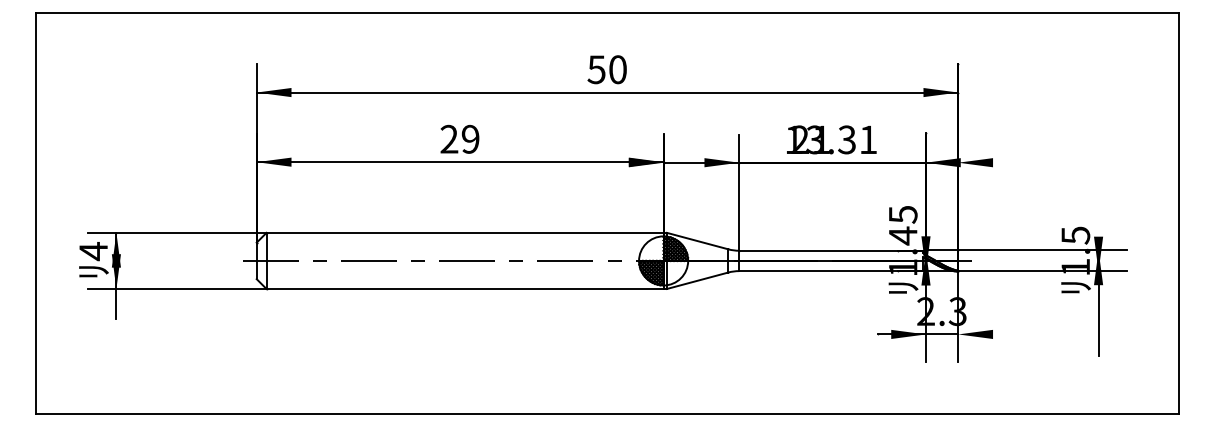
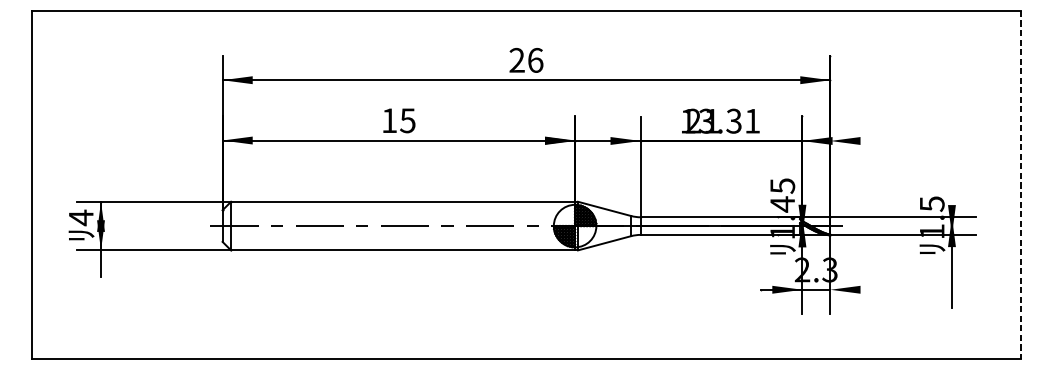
text: (606, 69) -> (525, 60), 50 -> 26
text: (459, 138) -> (398, 120), 29 -> 15
line: (1178, 213) -> (1021, 185), solid -> dashed

